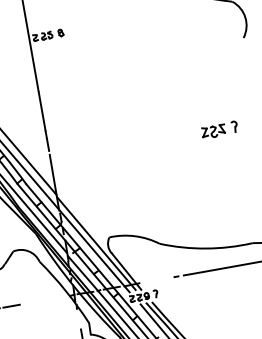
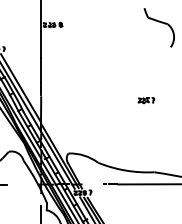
part: (219, 130) -> (146, 100), size x0.71

